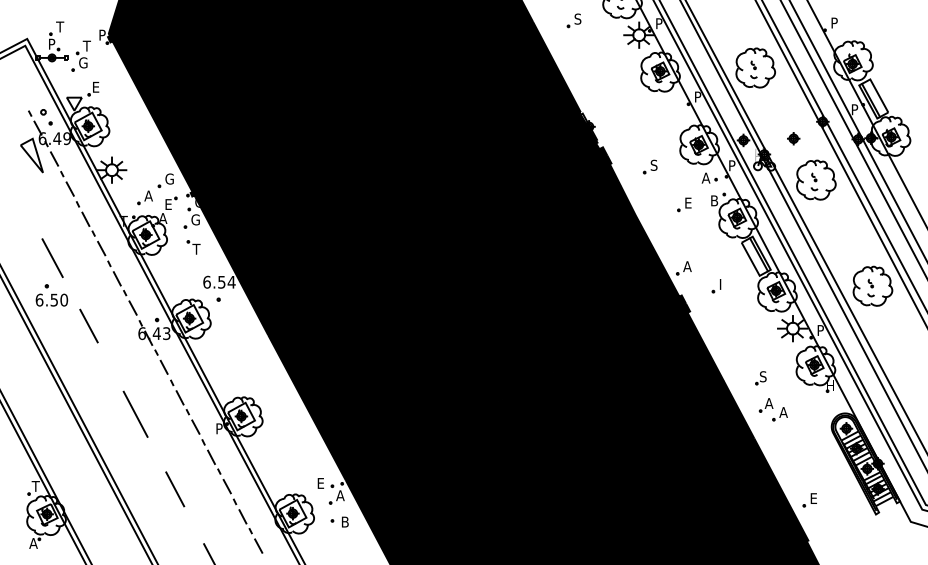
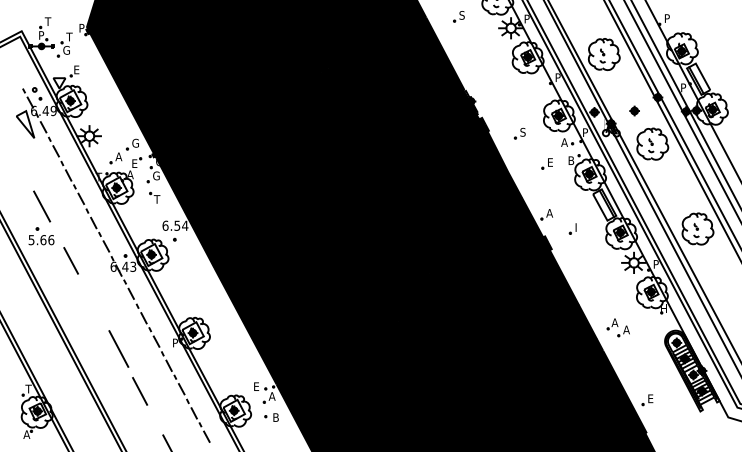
text: (51, 299) -> (41, 239), 6.50 -> 5.66
part: (760, 378) -> (608, 302), removed
line: (135, 413) -> (118, 348), moved

